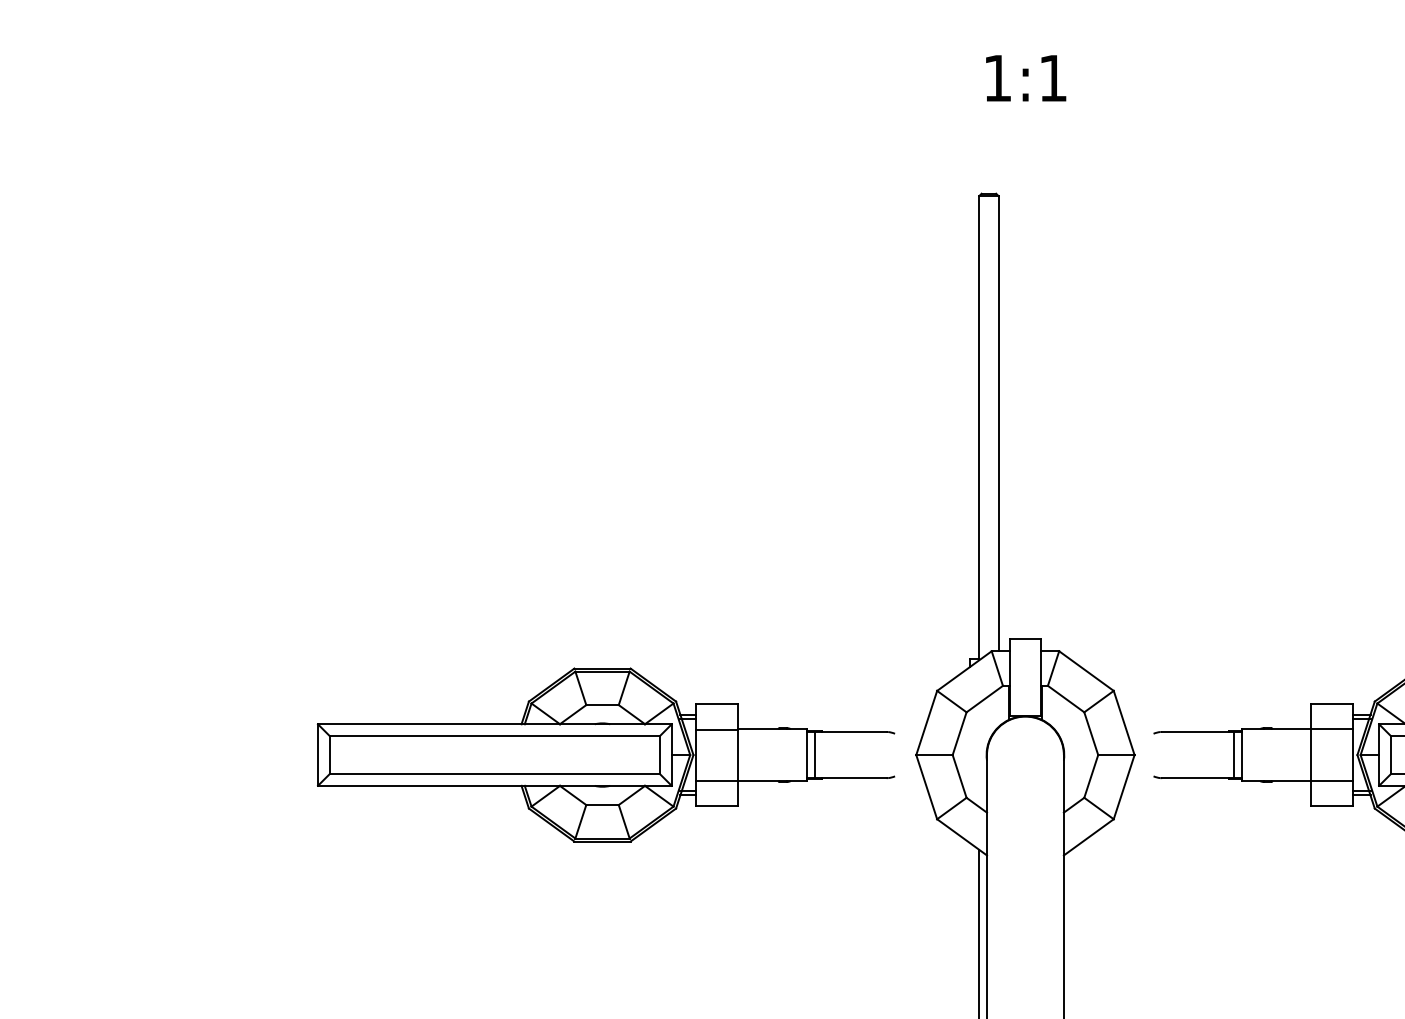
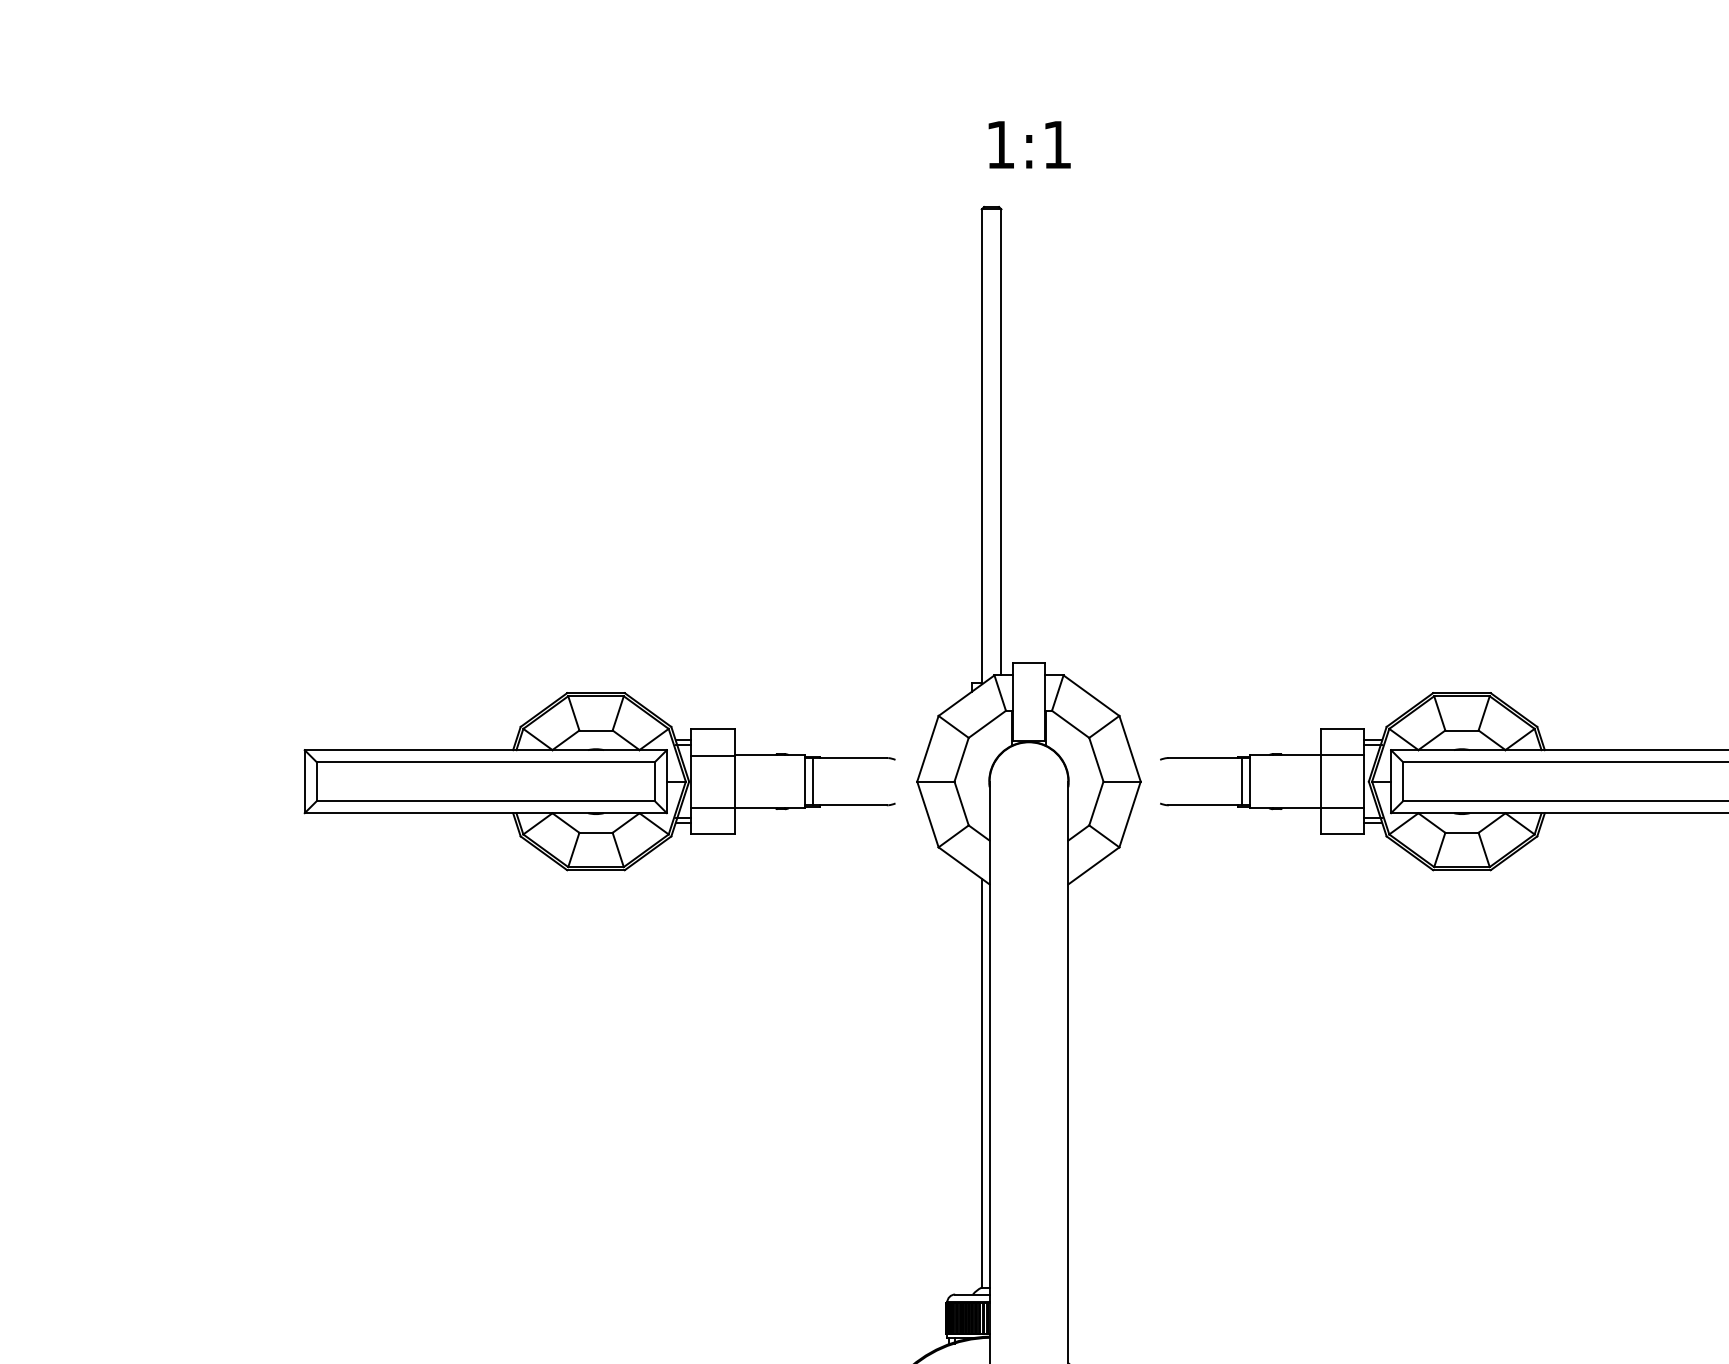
text: (1025, 77) -> (1029, 144), moved

